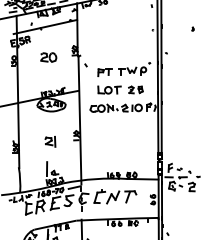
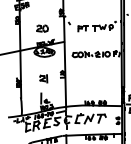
part: (48, 57) -> (42, 28), moved
part: (120, 89) -> (94, 40), removed

